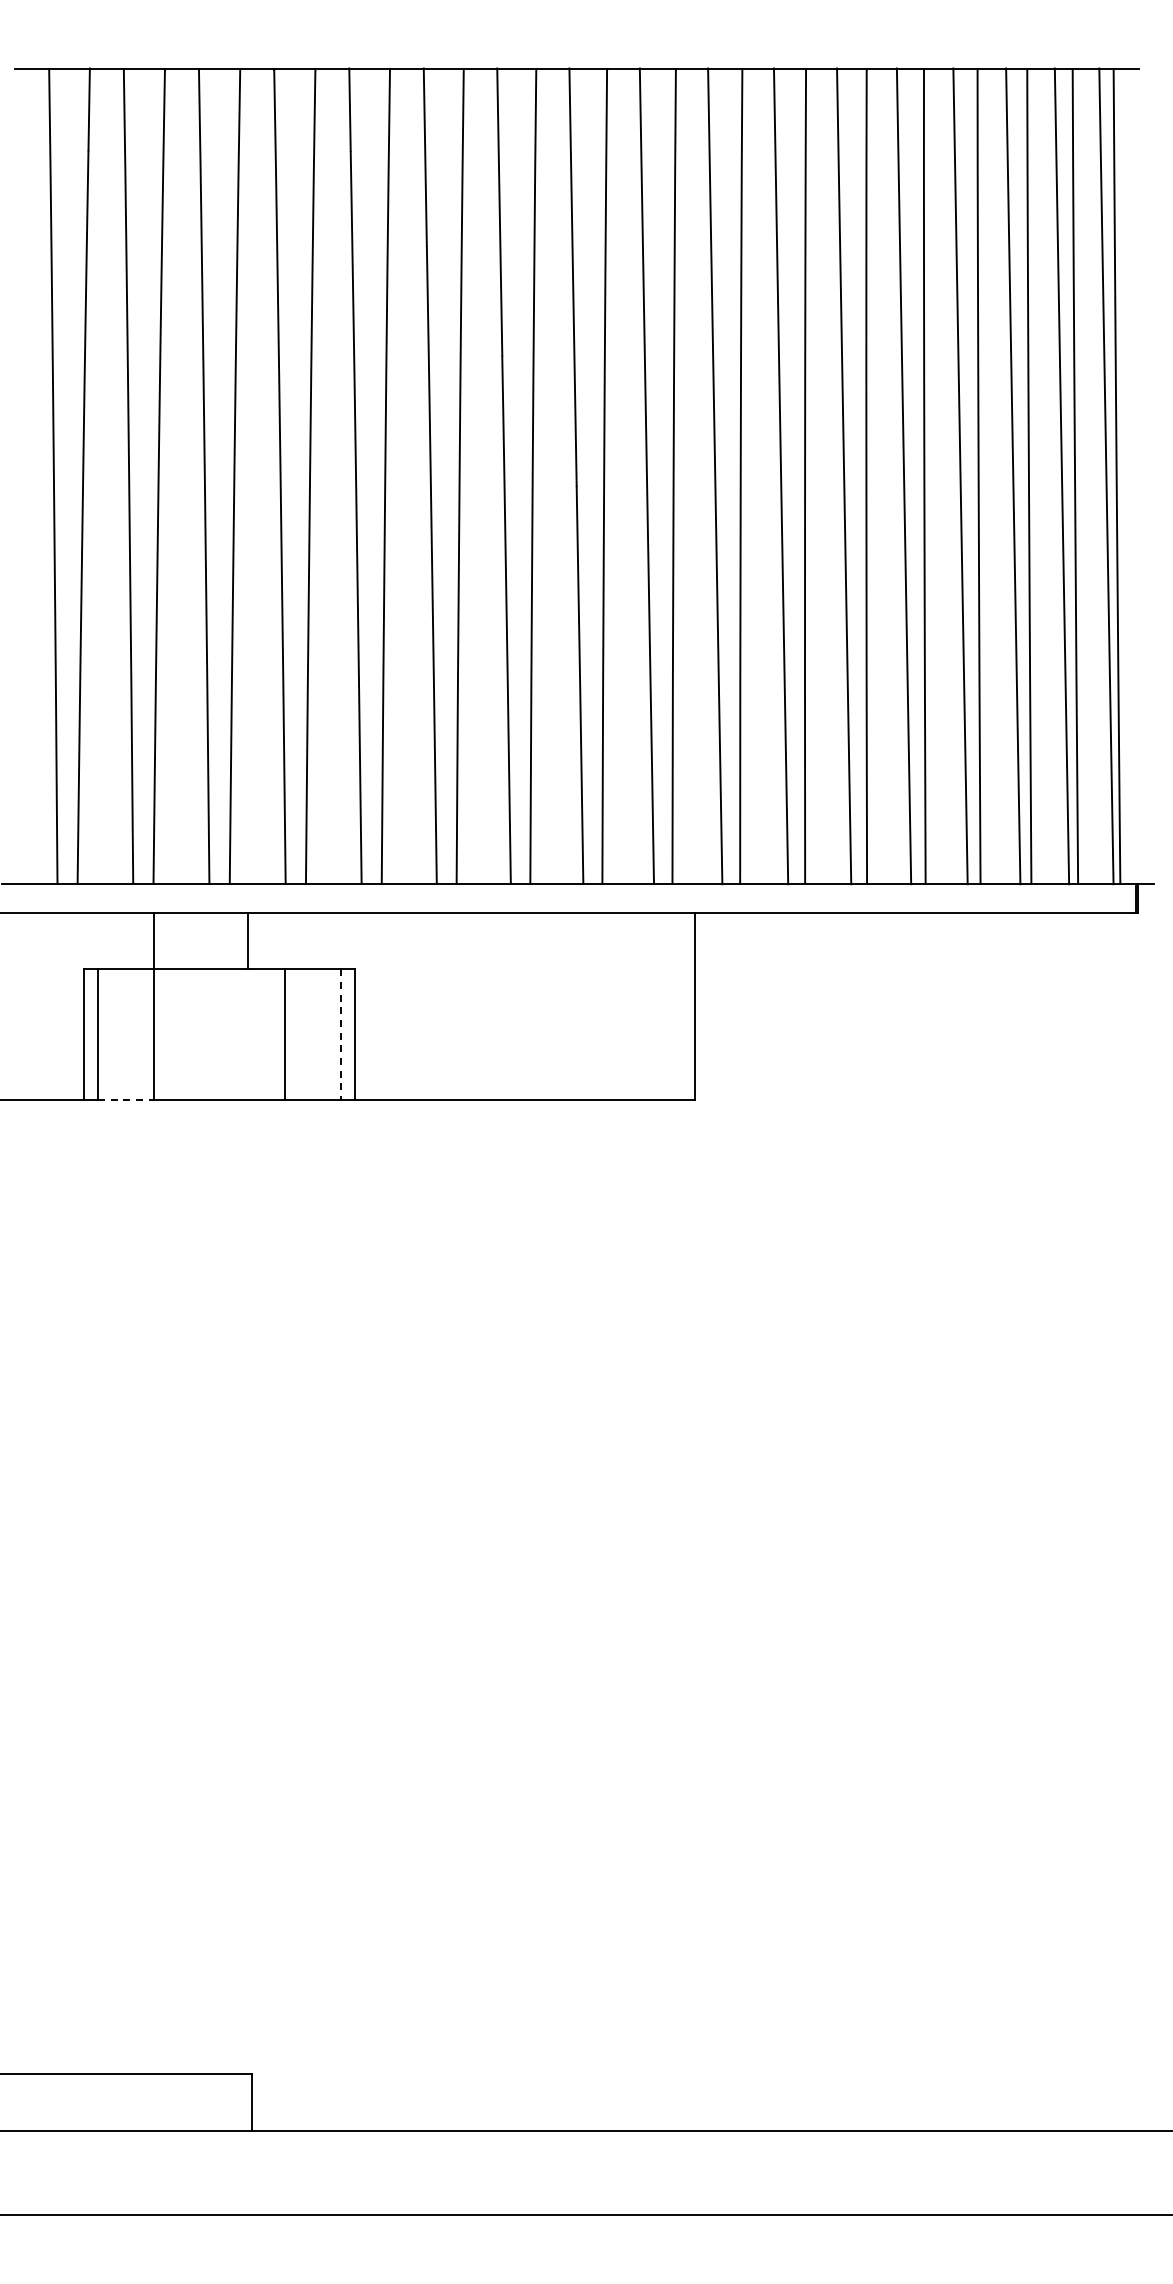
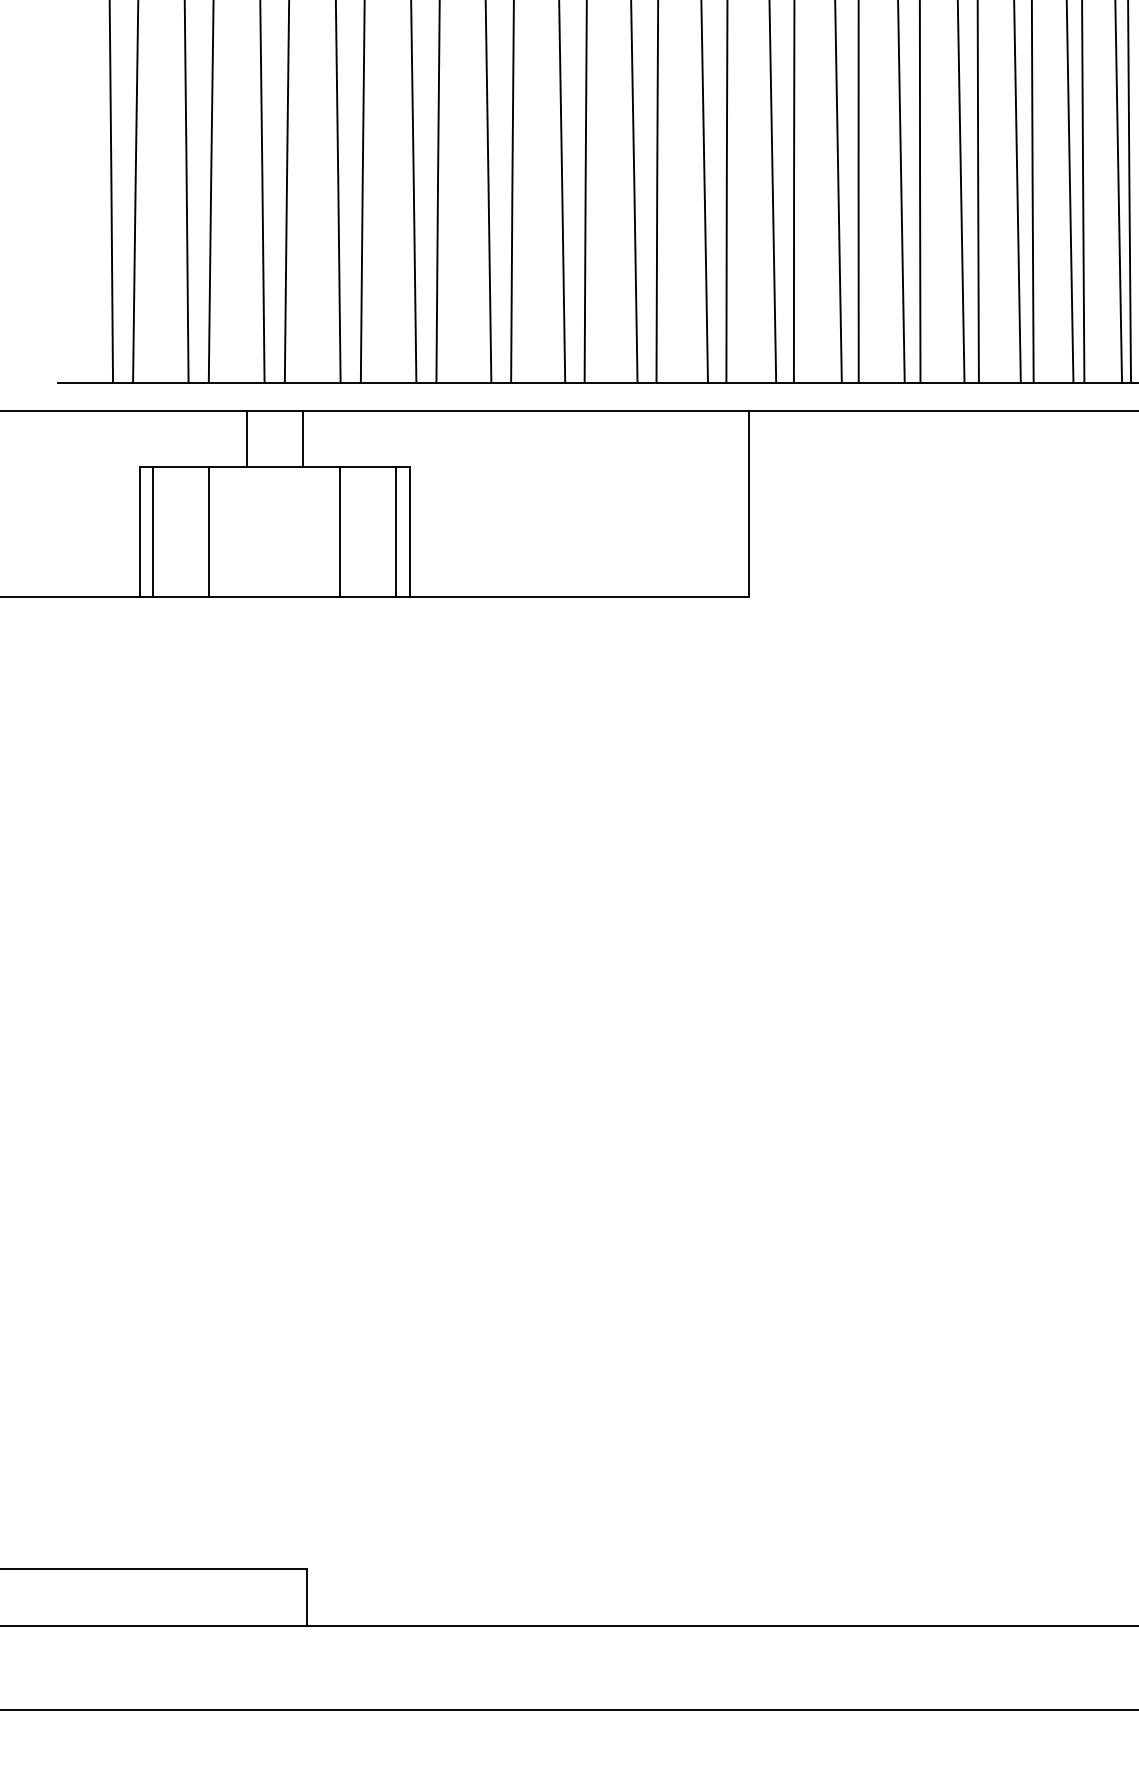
line: (153, 940) -> (246, 438), moved
line: (341, 1034) -> (396, 532), dashed -> solid
line: (125, 1099) -> (180, 597), dashed -> solid

